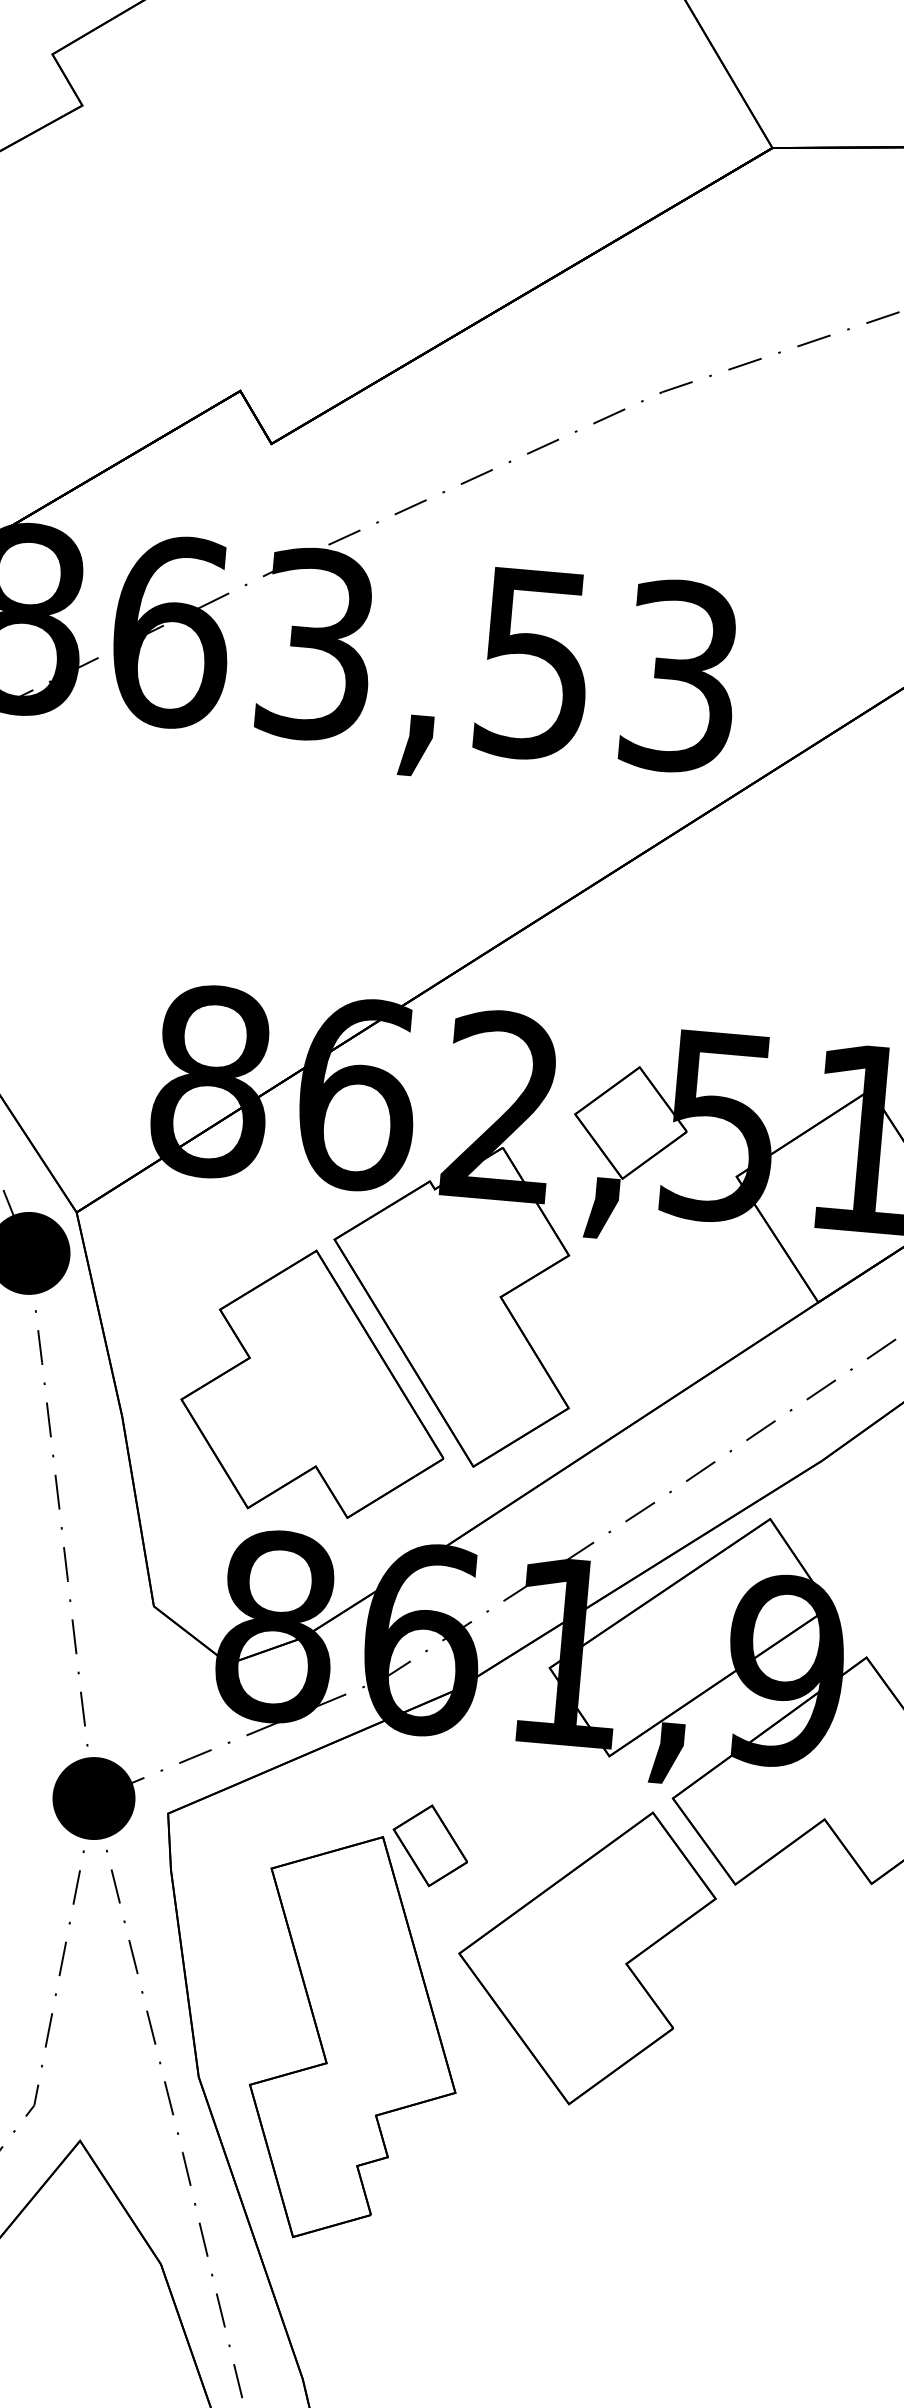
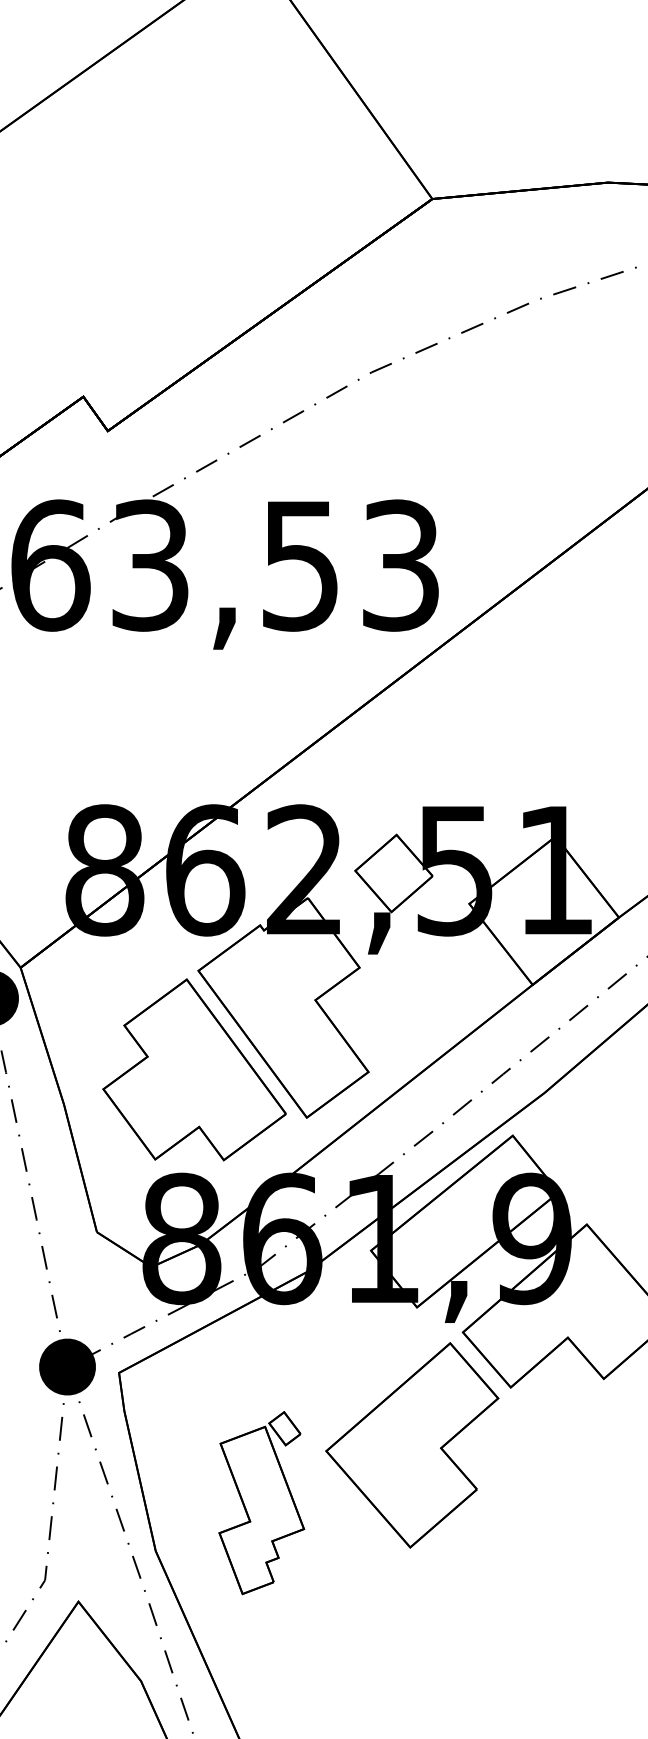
part: (358, 2019) -> (261, 1502), size x0.6

